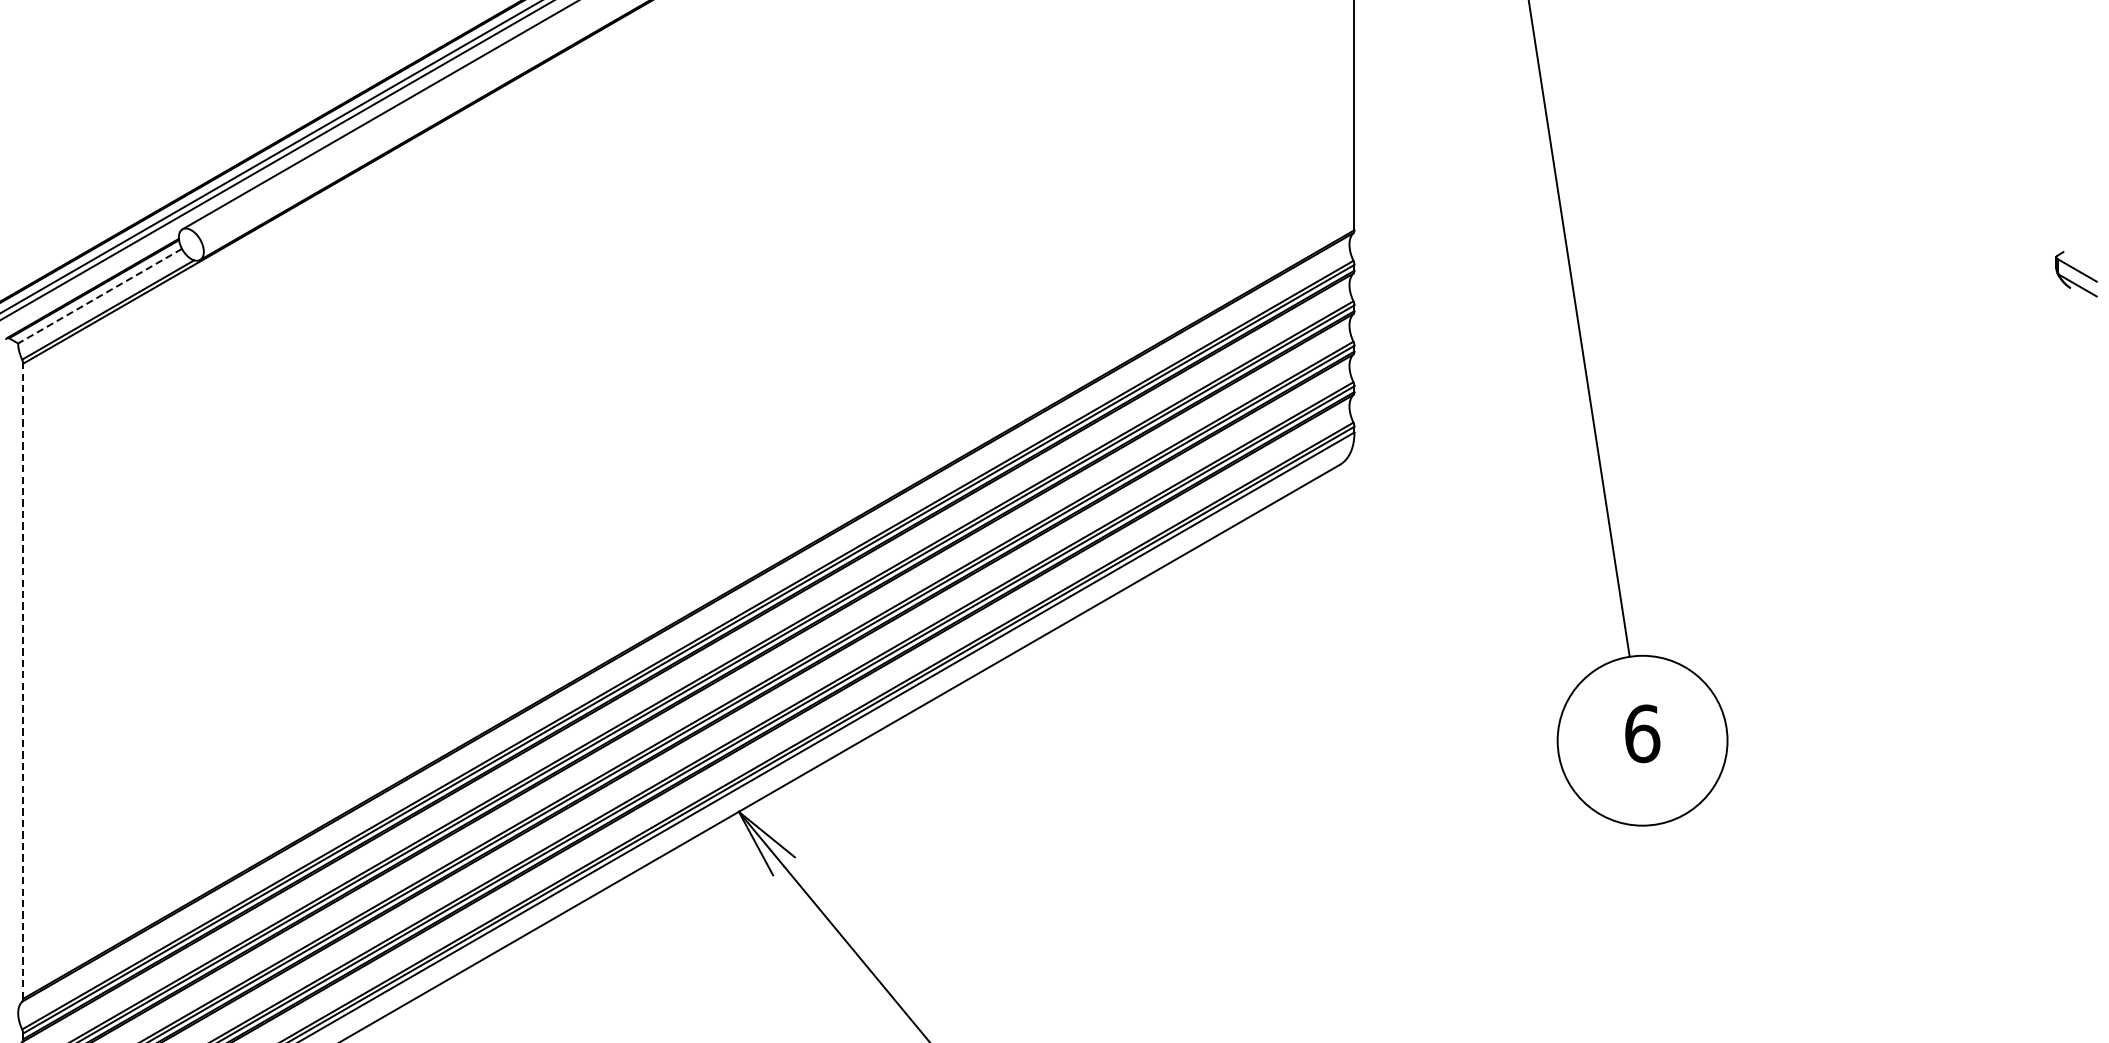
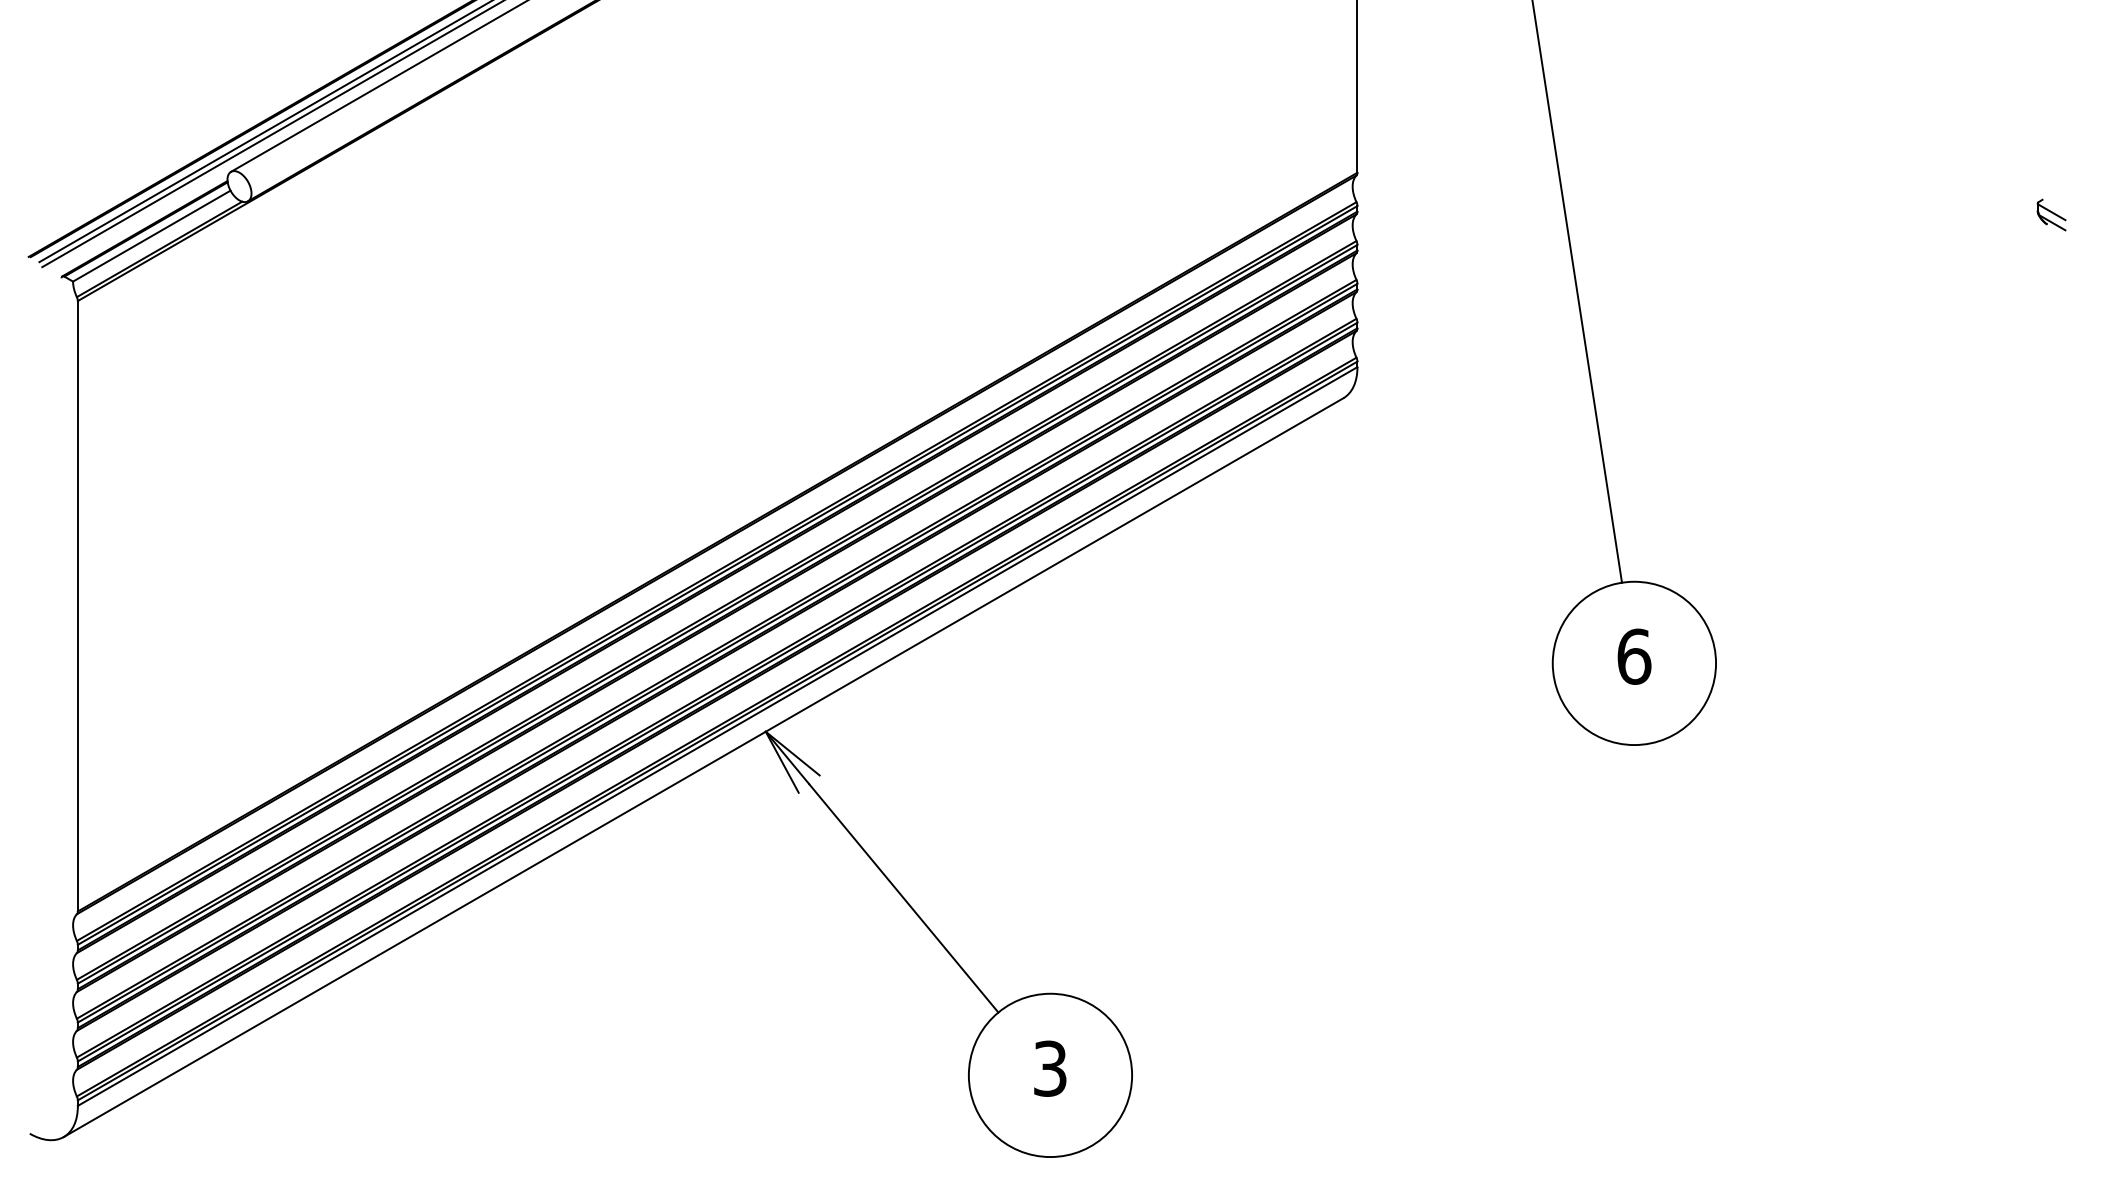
part: (2076, 273) -> (2051, 214), size x0.71
line: (99, 296) -> (151, 236), dashed -> solid
line: (22, 680) -> (77, 605), dashed -> solid

